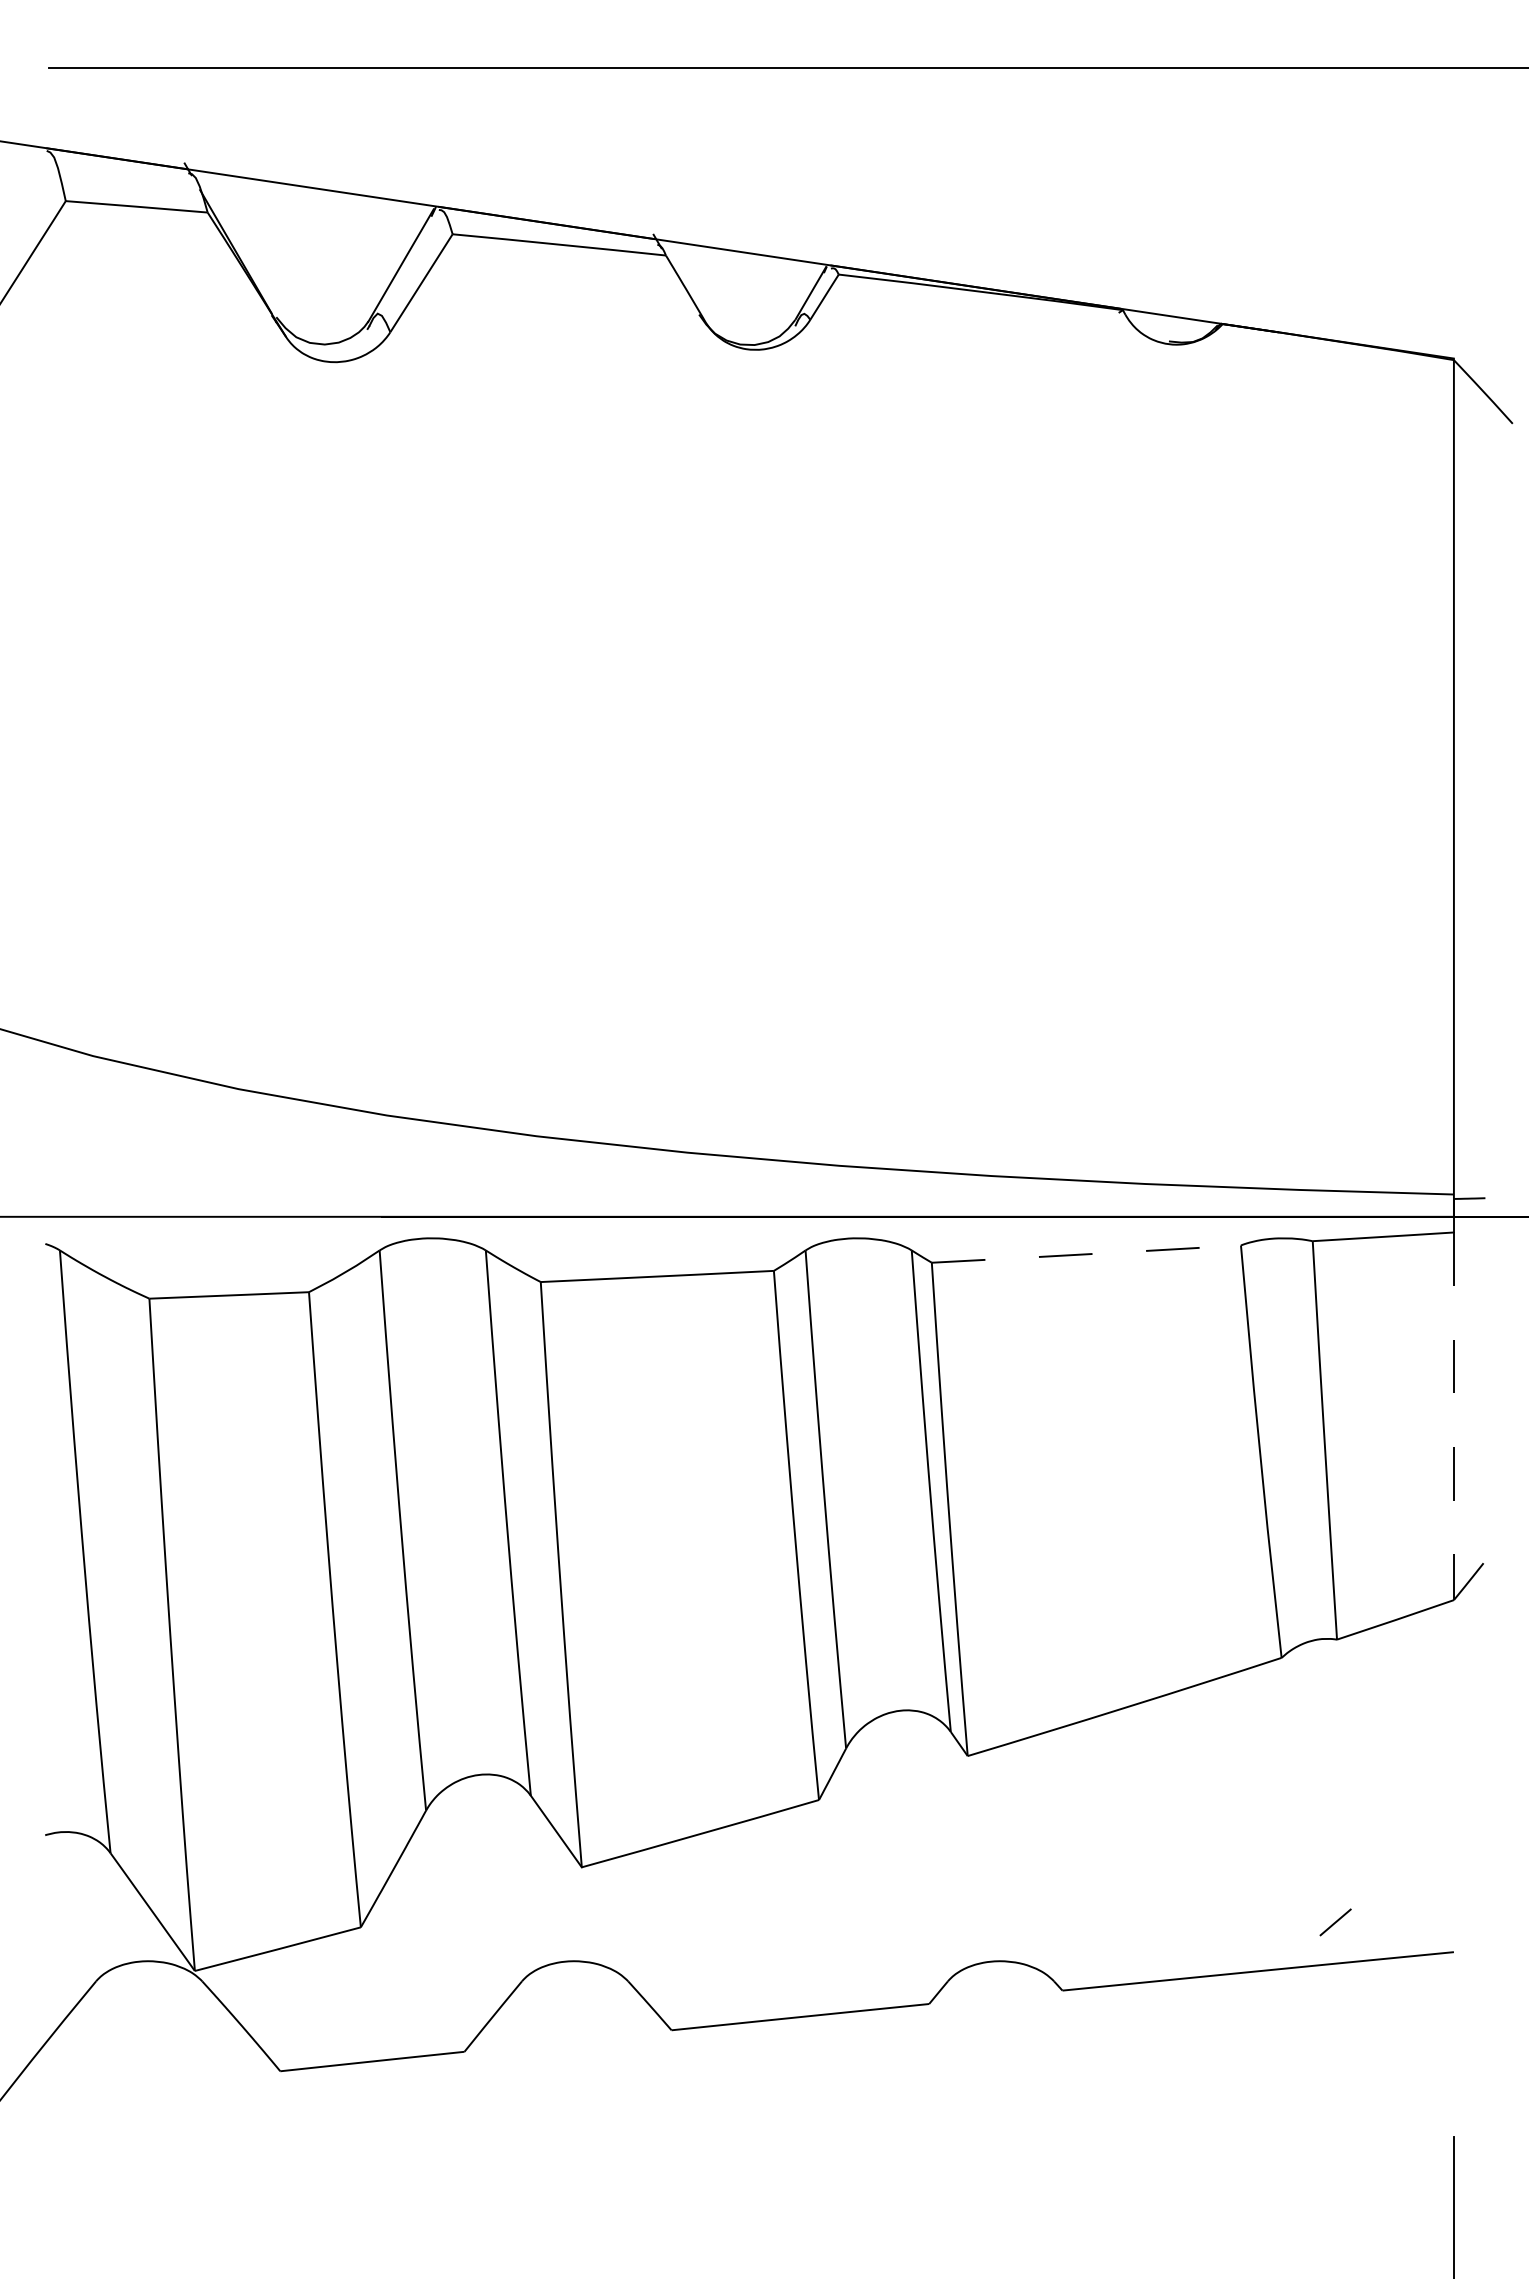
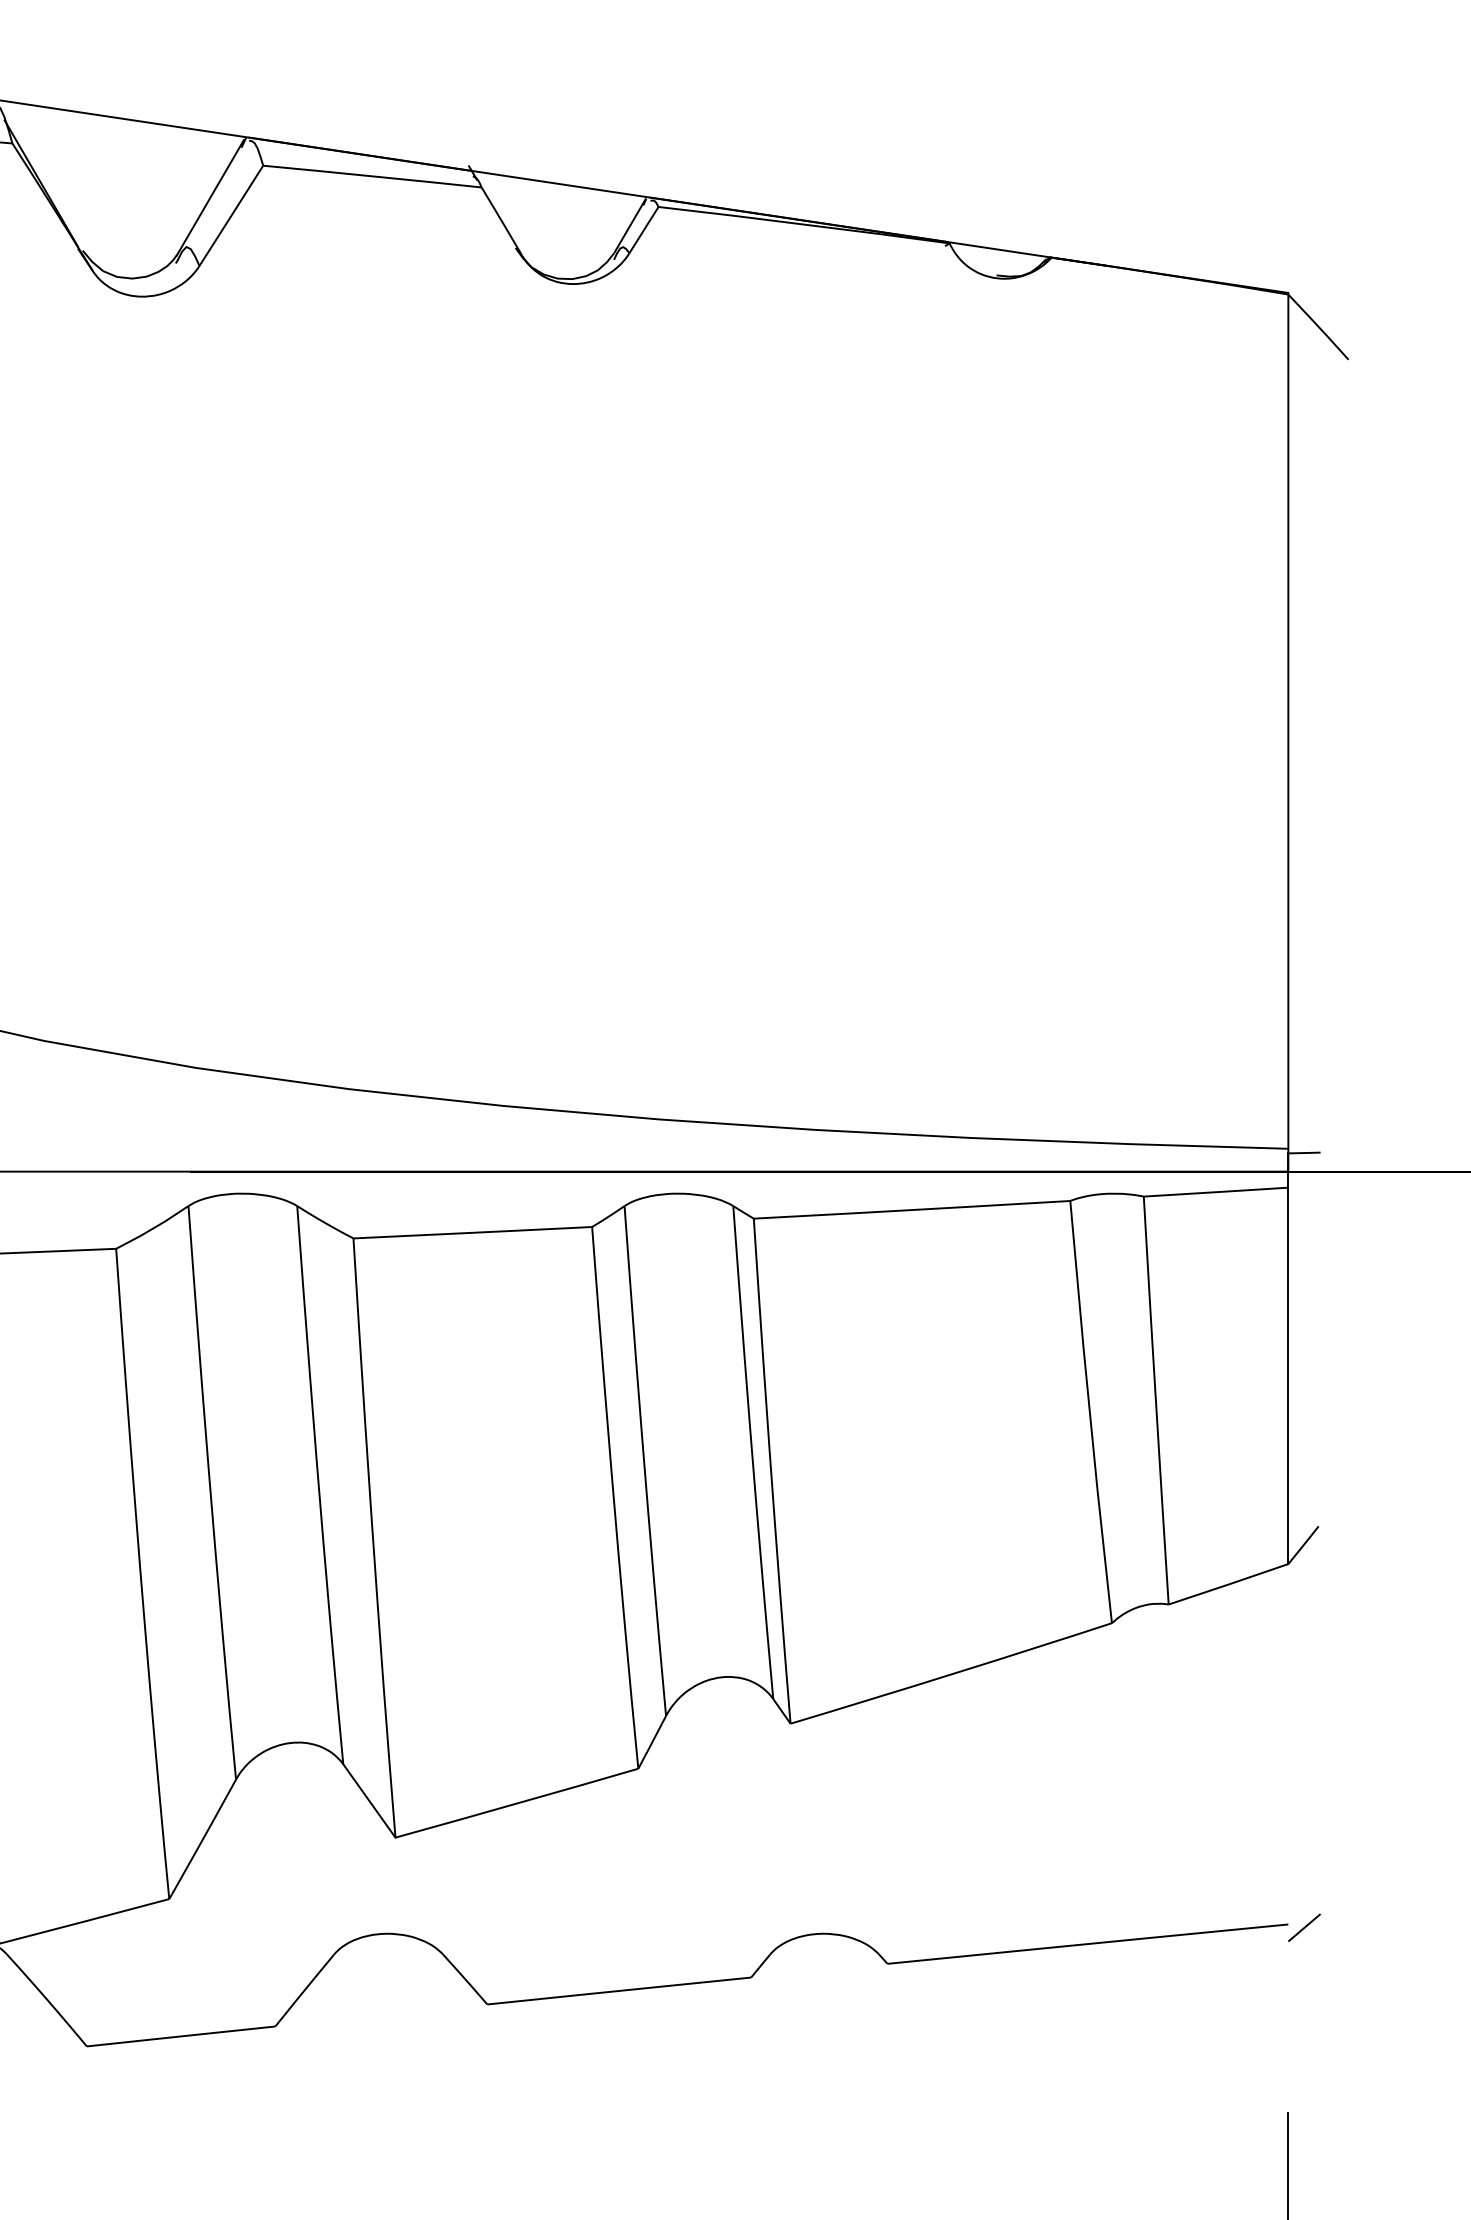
line: (1086, 1254) -> (912, 1210), dashed -> solid
line: (1453, 1416) -> (1287, 1376), dashed -> solid
line: (1335, 1922) -> (1304, 1927), moved

